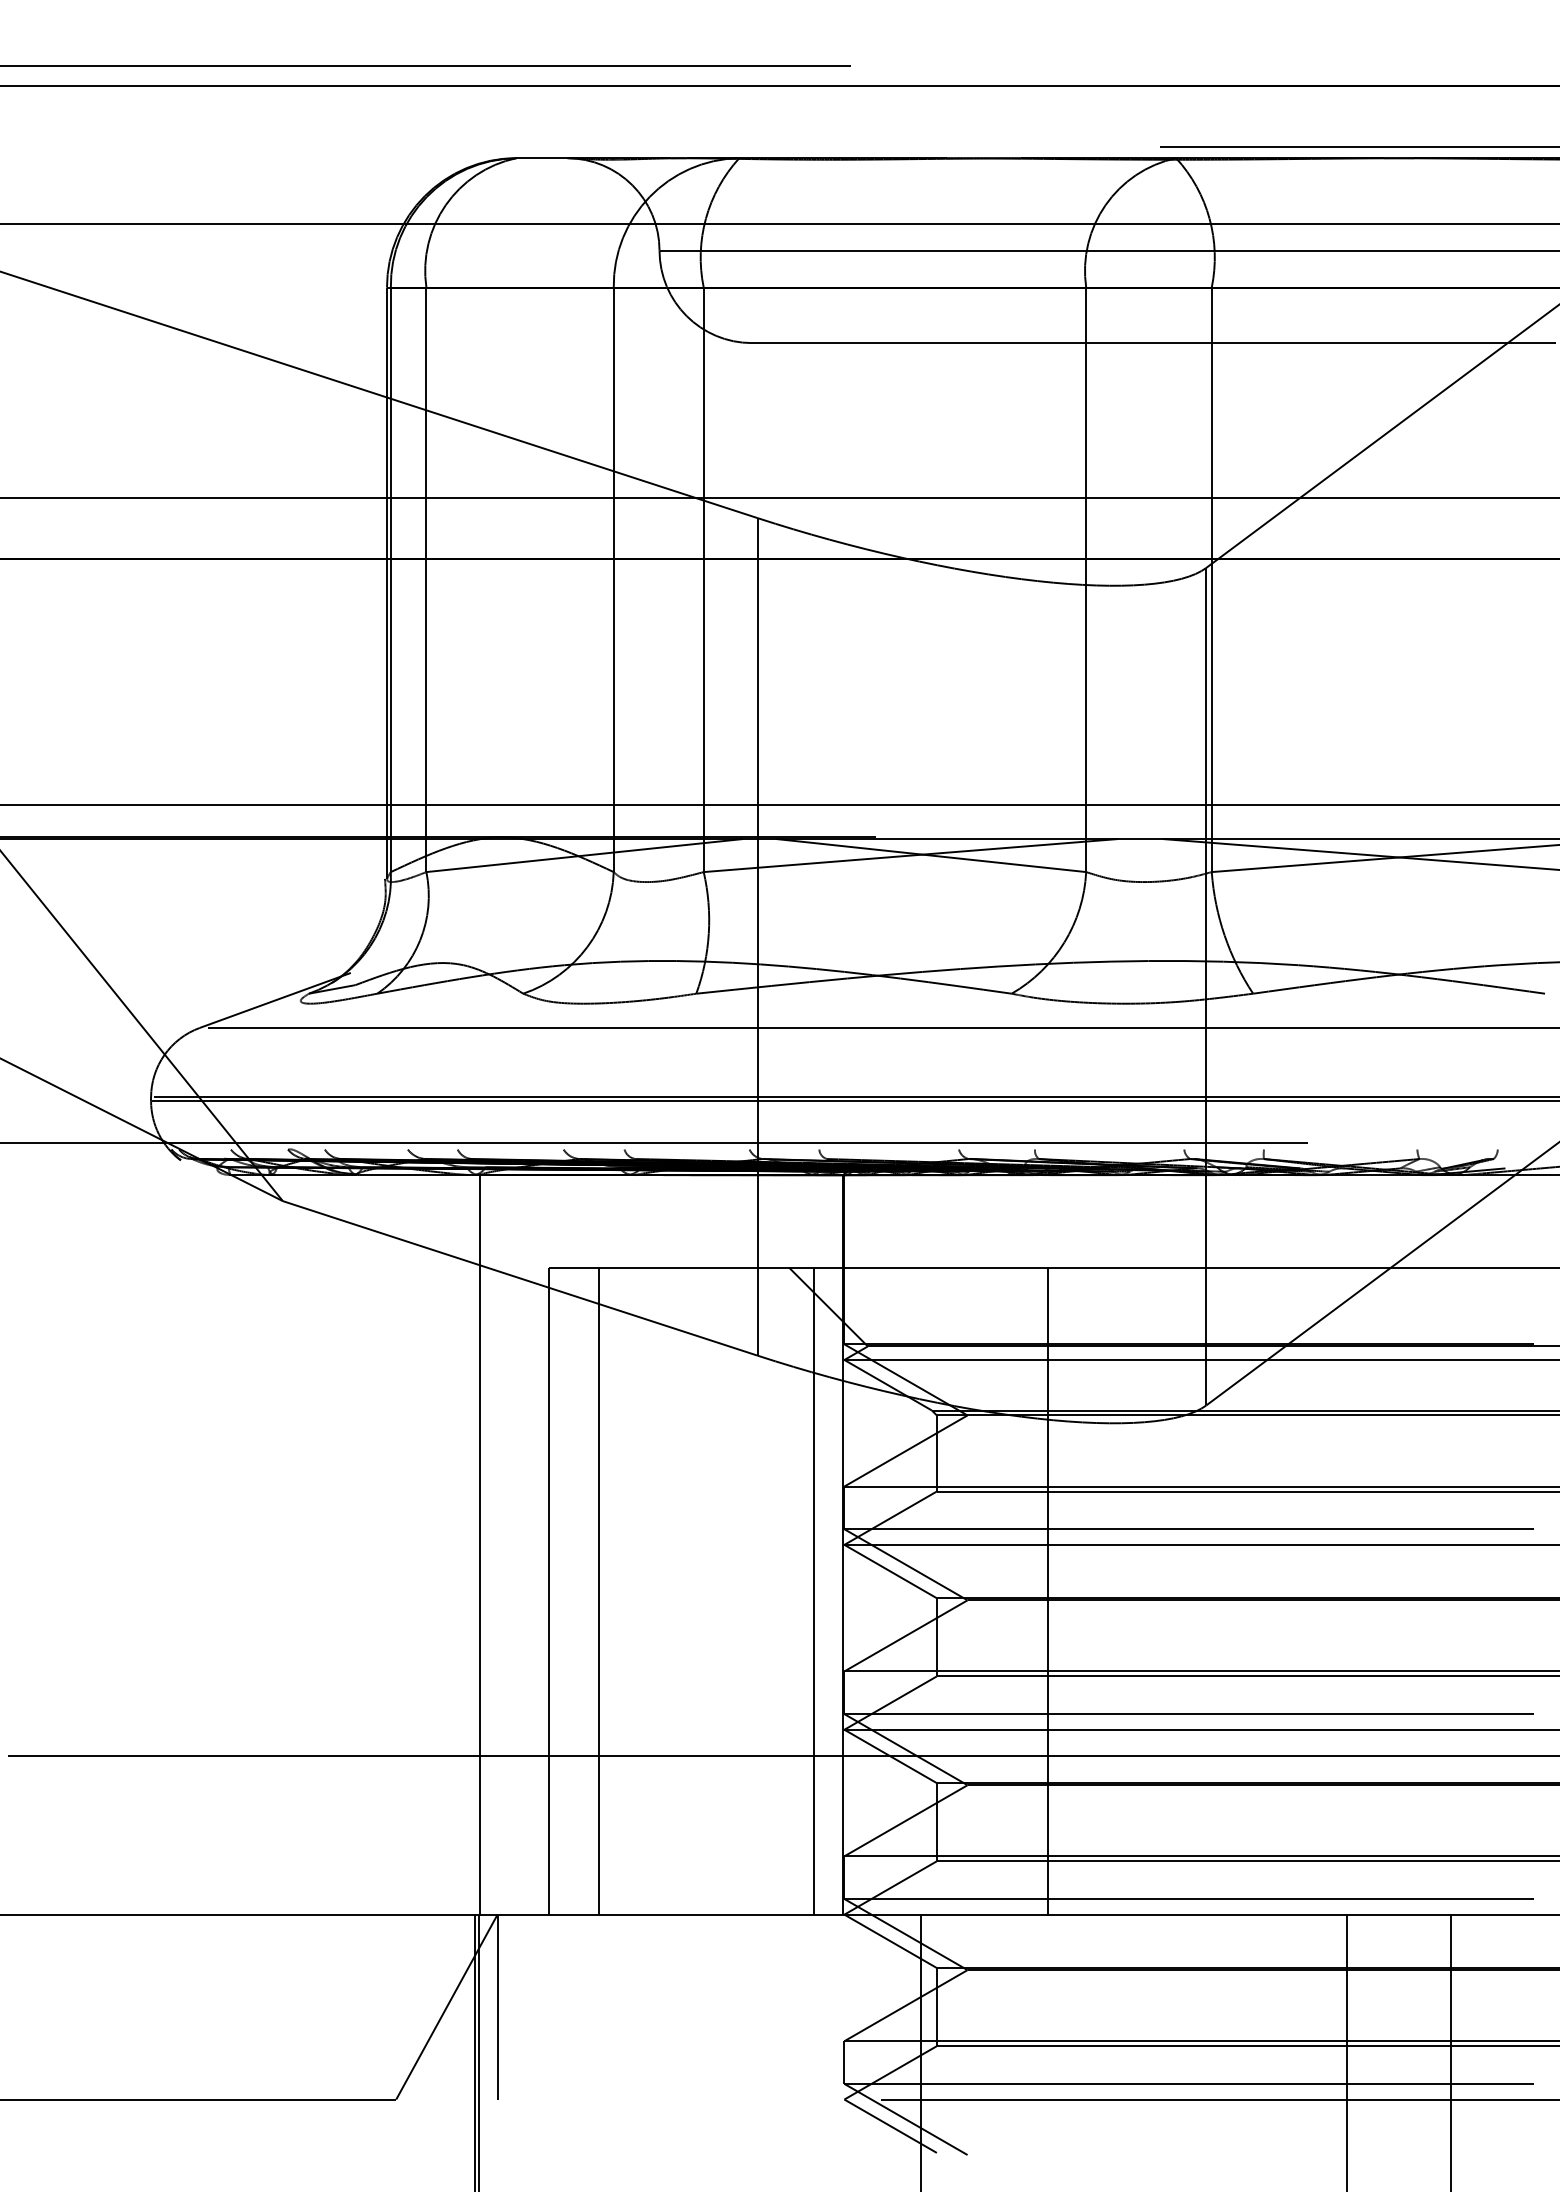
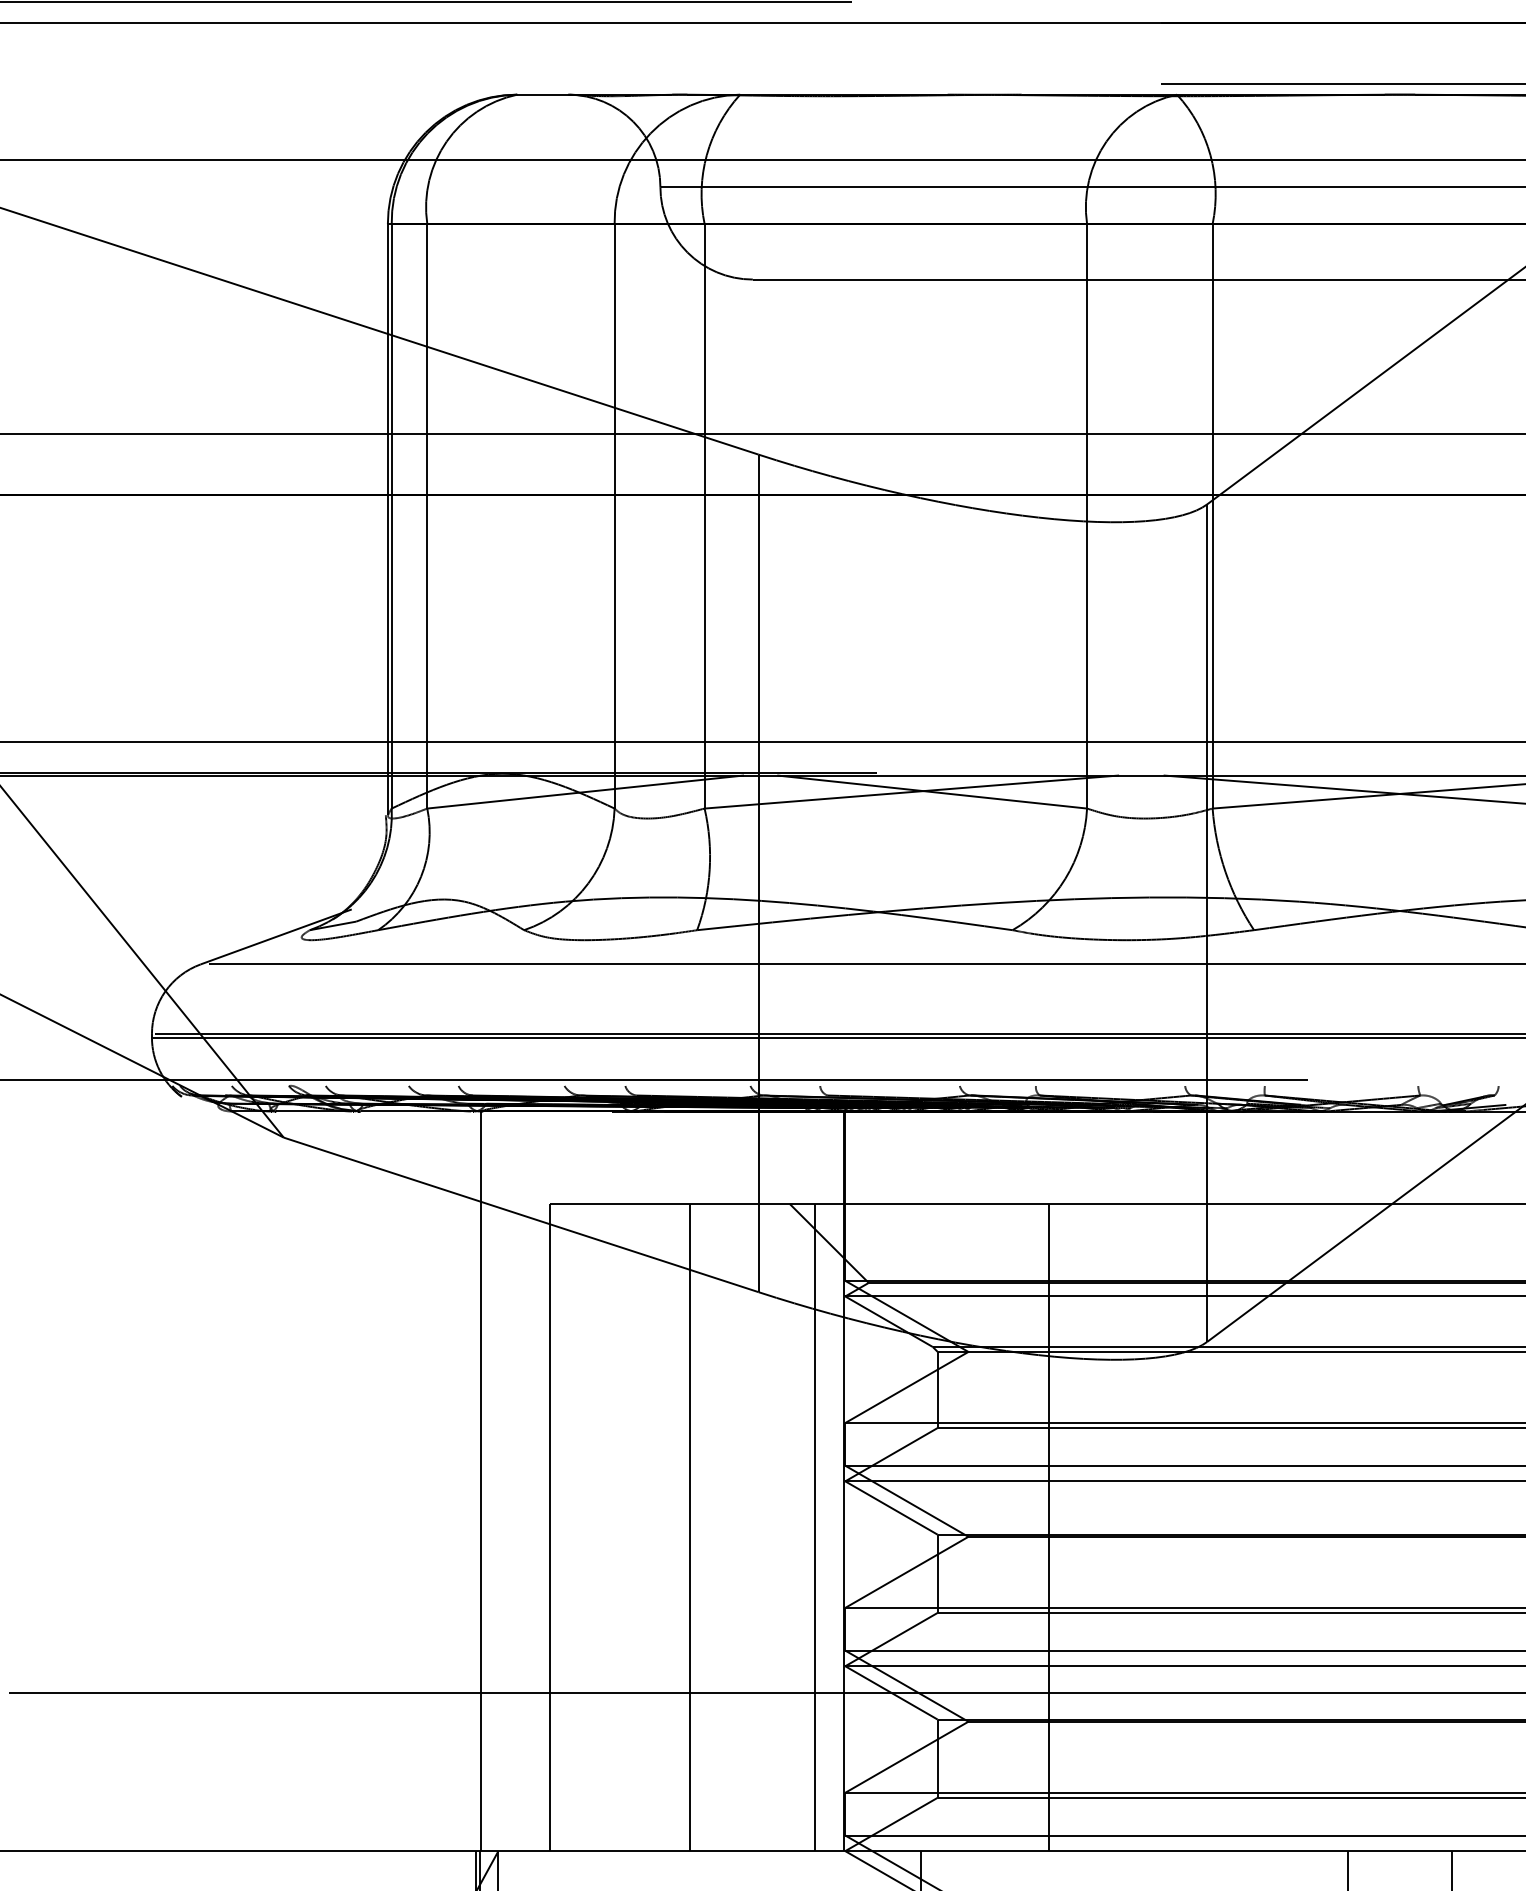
line: (598, 1590) -> (689, 1526), moved

